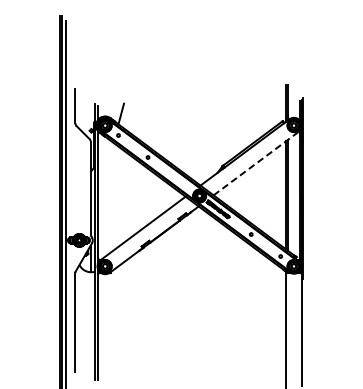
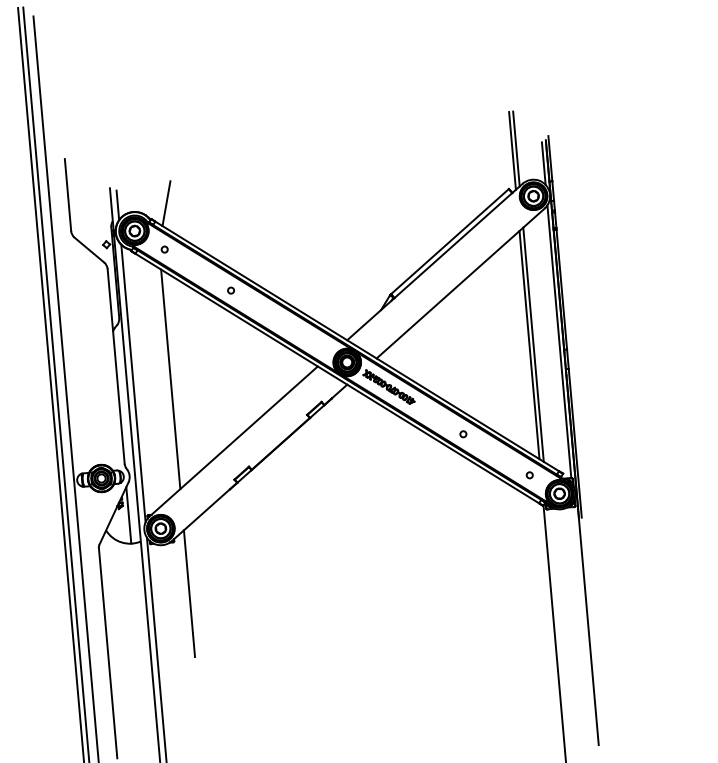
line: (256, 163) -> (461, 283), dashed -> solid
line: (116, 196) -> (171, 378), added
line: (116, 298) -> (190, 594), added

